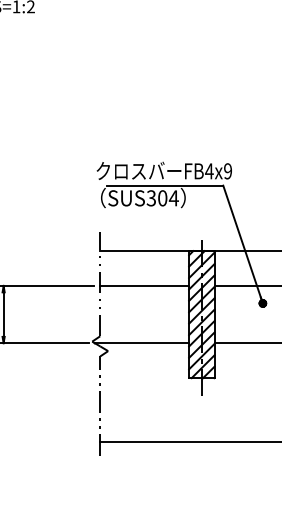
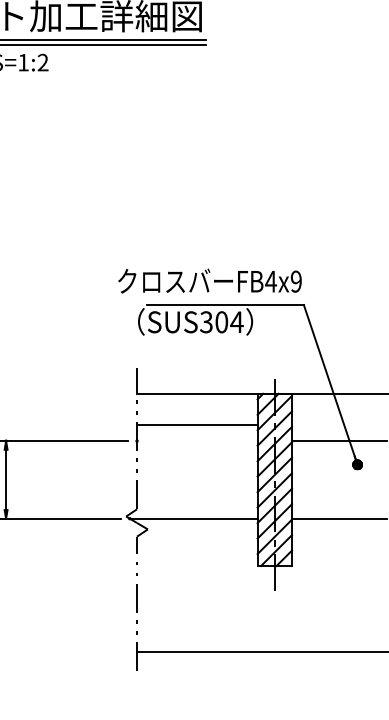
text: (163, 170) -> (209, 280), moved
line: (144, 286) -> (197, 425), moved

